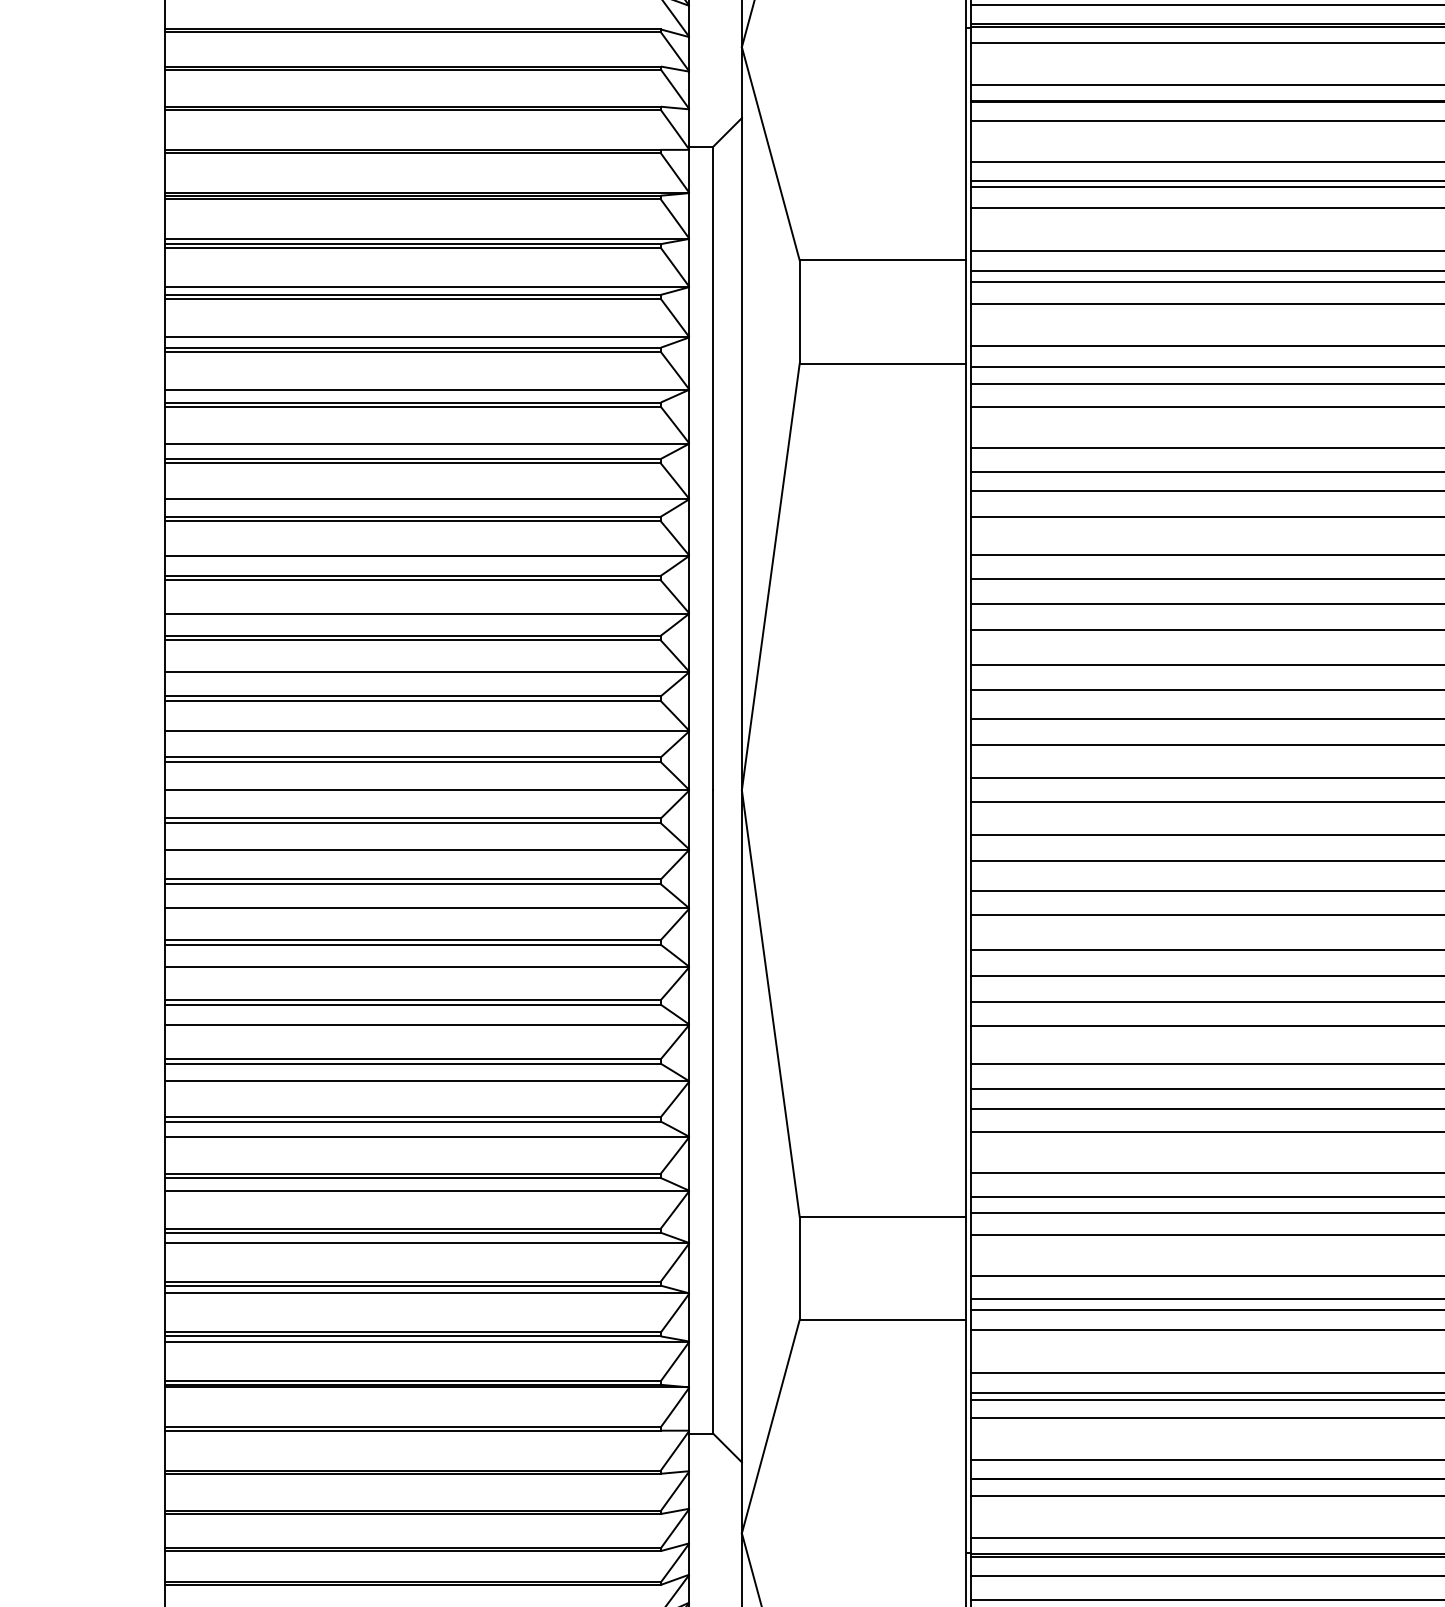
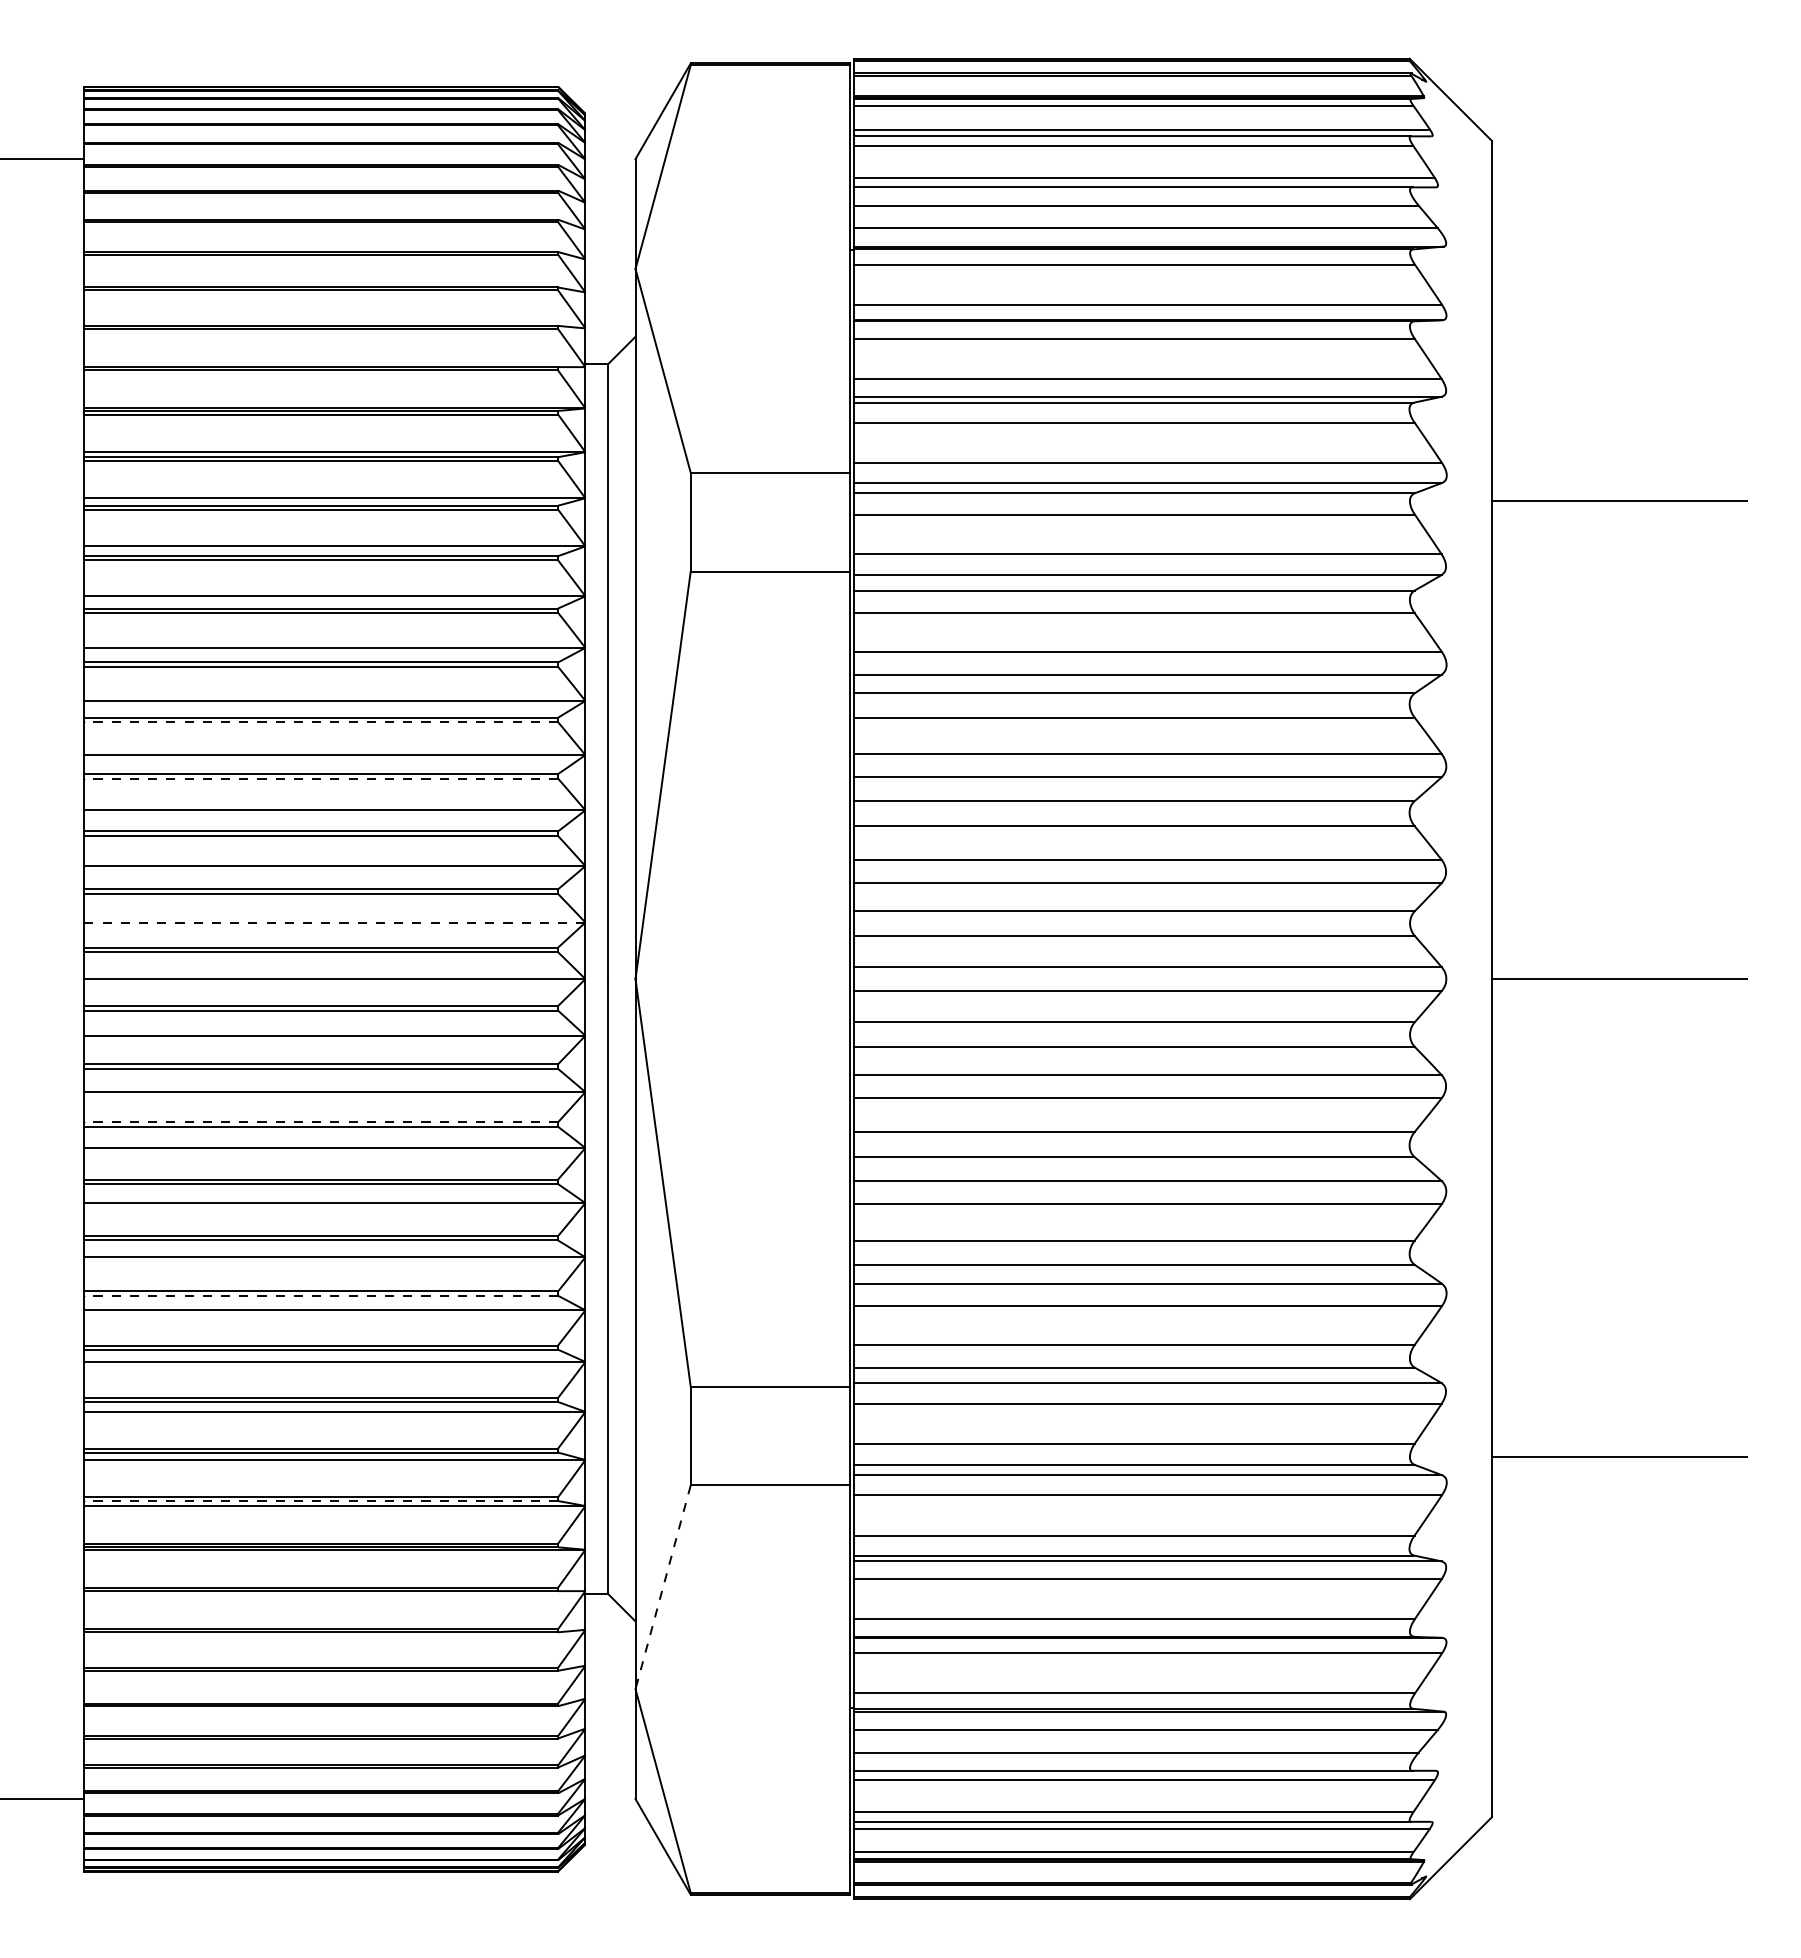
line: (413, 521) -> (321, 722), solid -> dashed
line: (413, 580) -> (321, 778), solid -> dashed
line: (426, 731) -> (334, 922), solid -> dashed
line: (413, 940) -> (321, 1122), solid -> dashed
line: (413, 1121) -> (321, 1295), solid -> dashed
line: (413, 1336) -> (321, 1501), solid -> dashed
line: (771, 1426) -> (663, 1587), solid -> dashed

